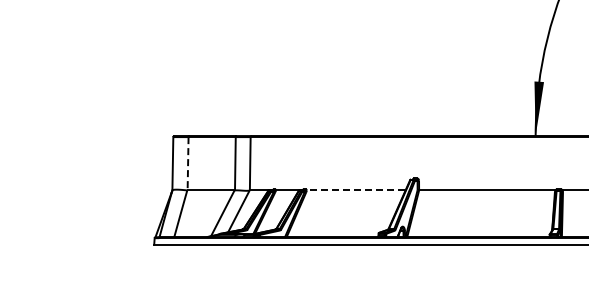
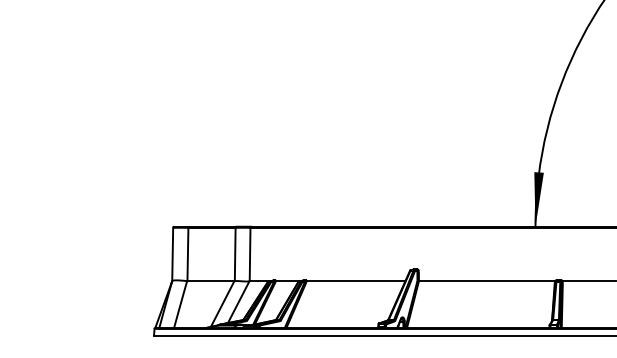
line: (187, 163) -> (187, 254), dashed -> solid
line: (355, 190) -> (355, 281), dashed -> solid

